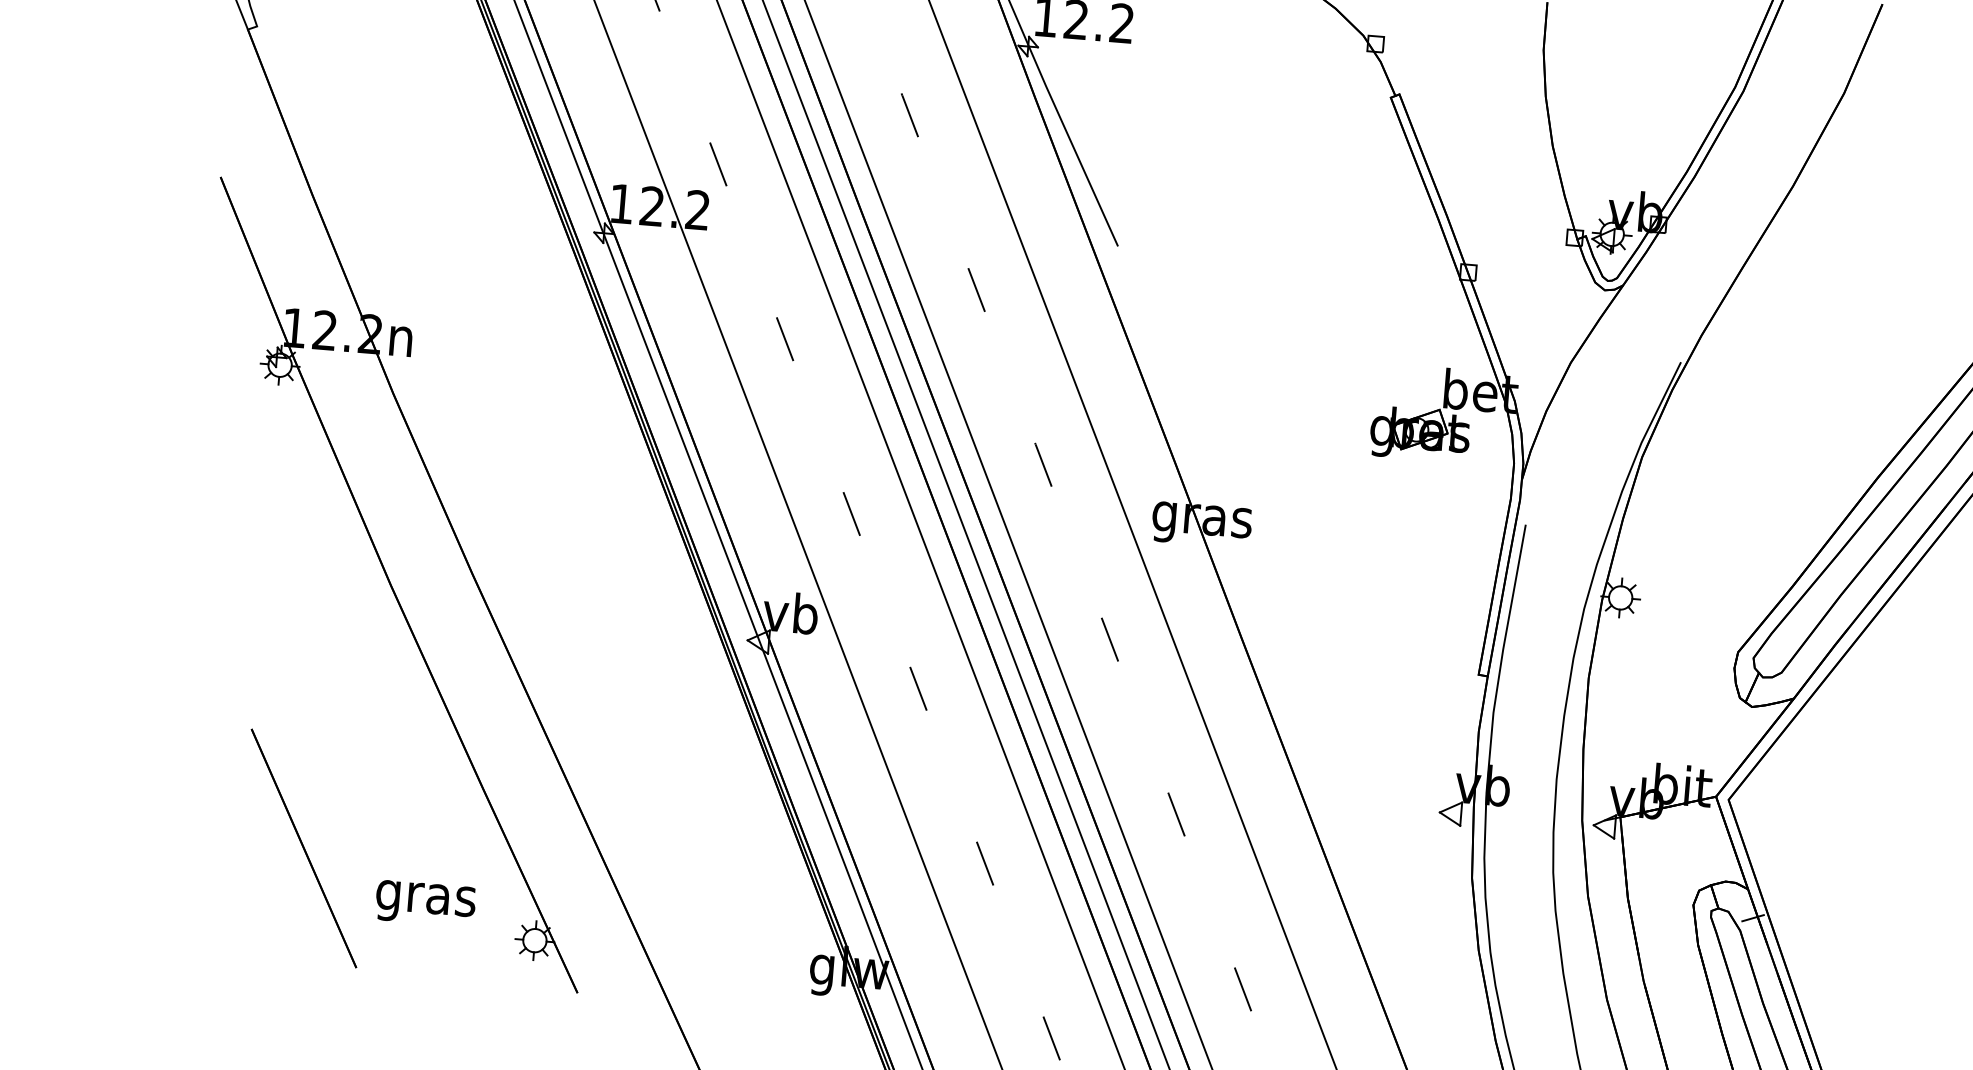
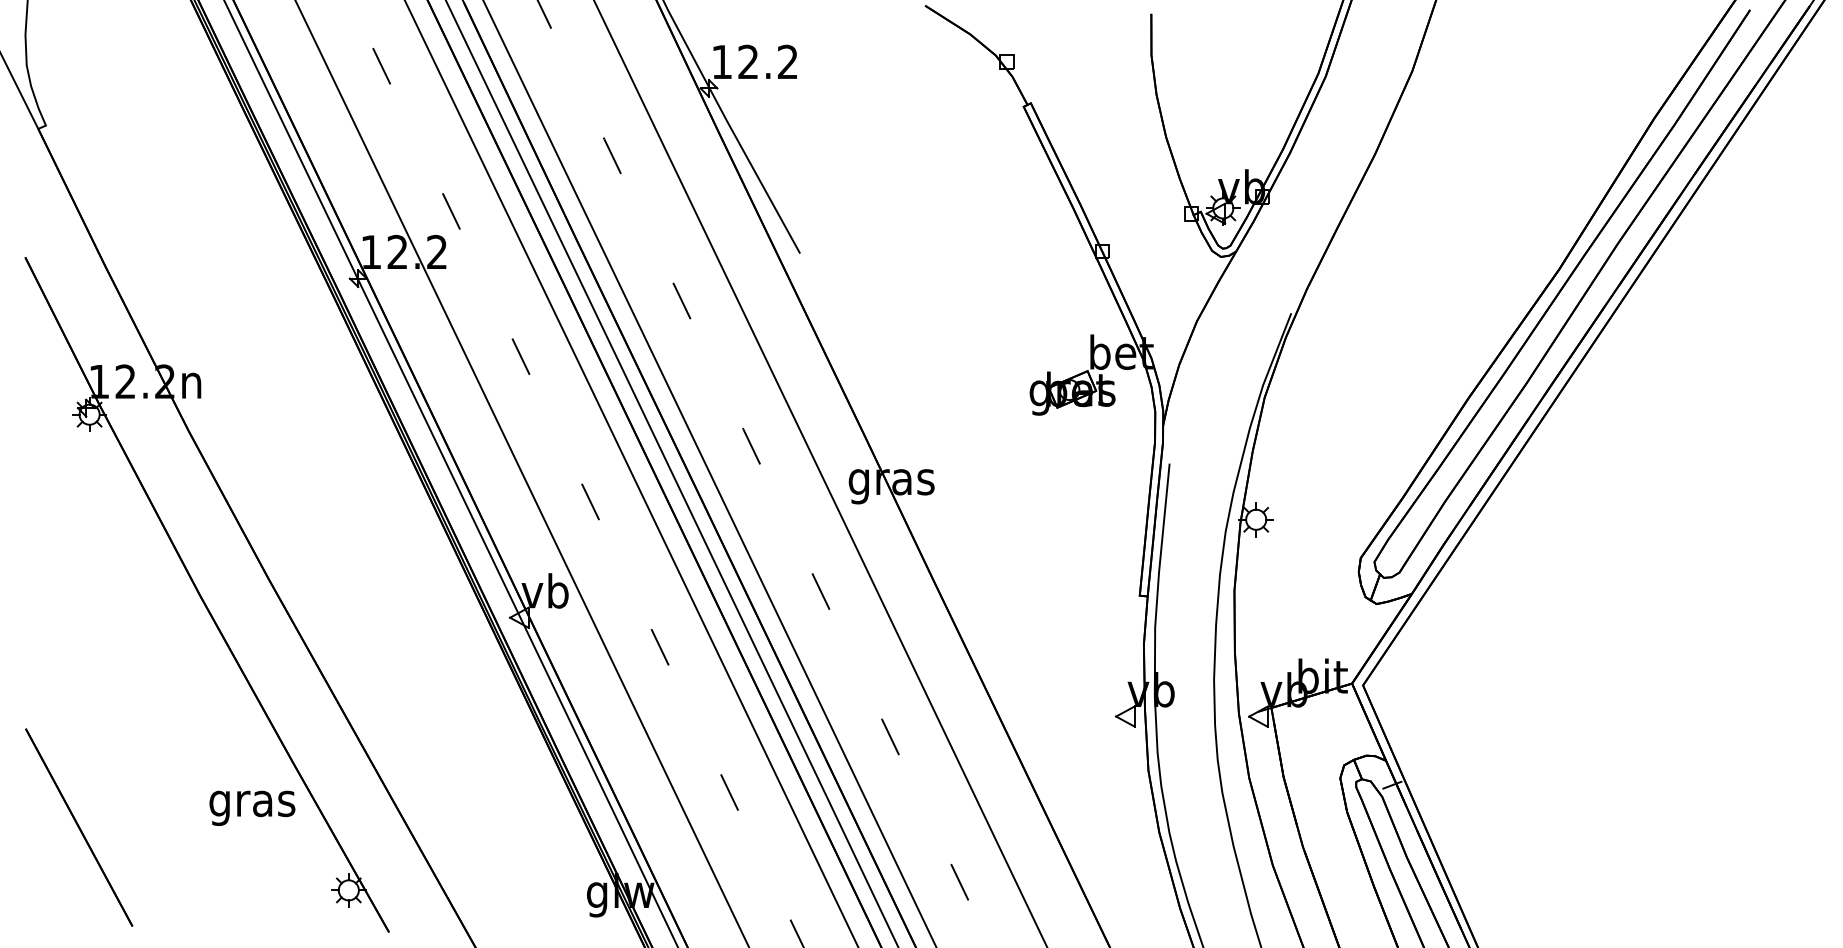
line: (304, 848) -> (79, 827), moved
text: (425, 902) -> (252, 807), moved

